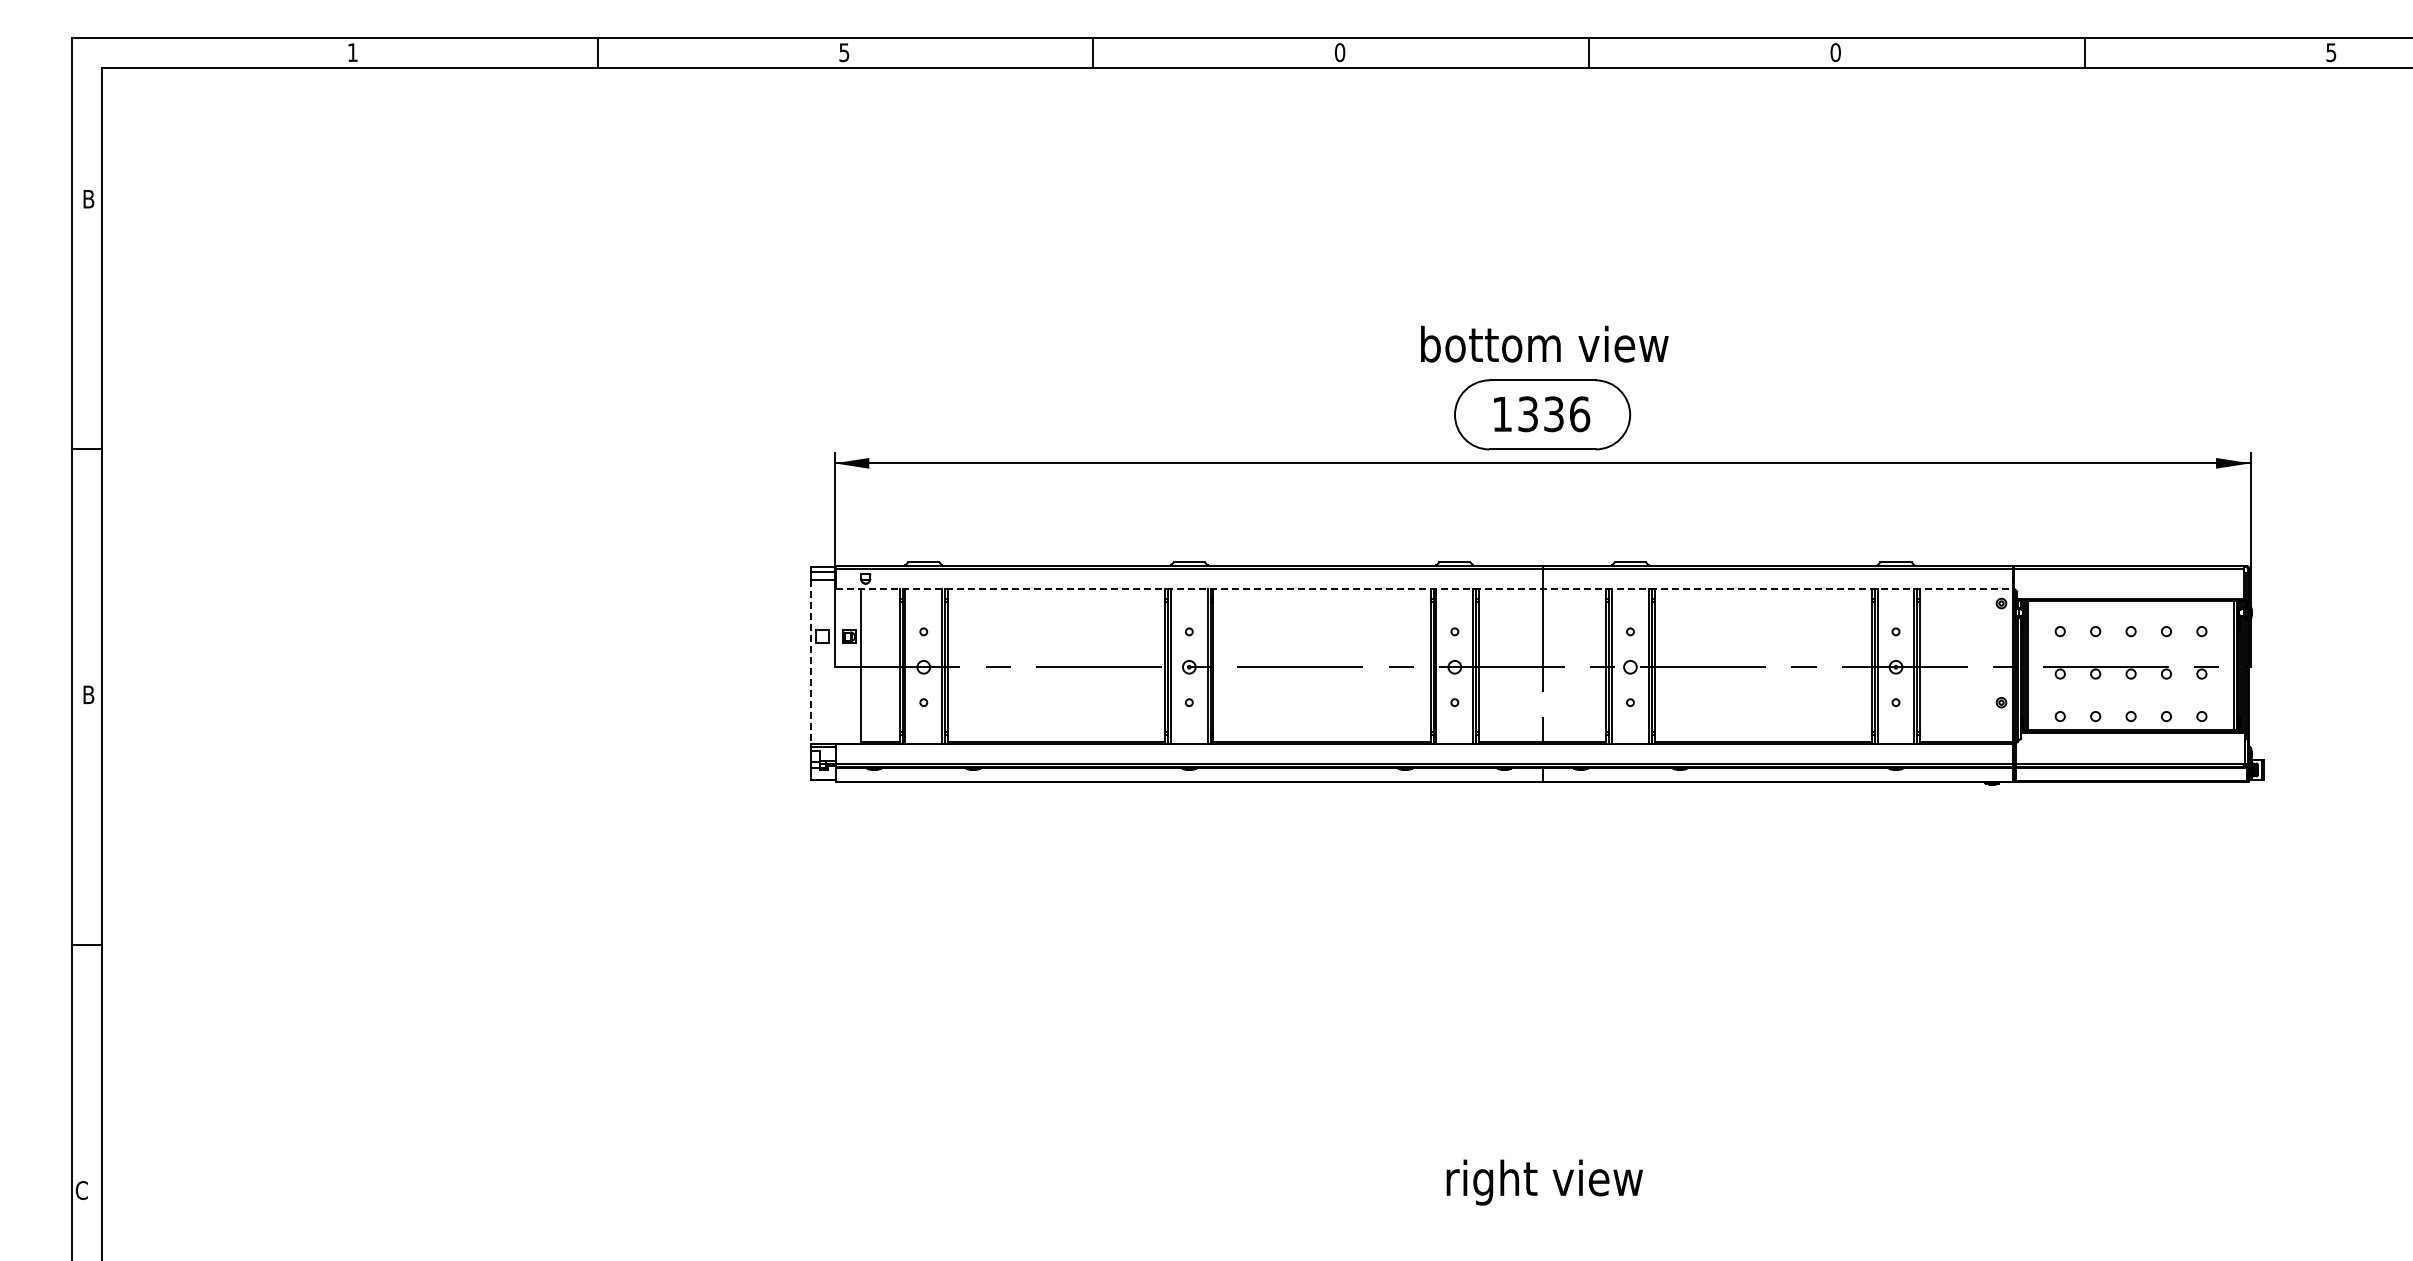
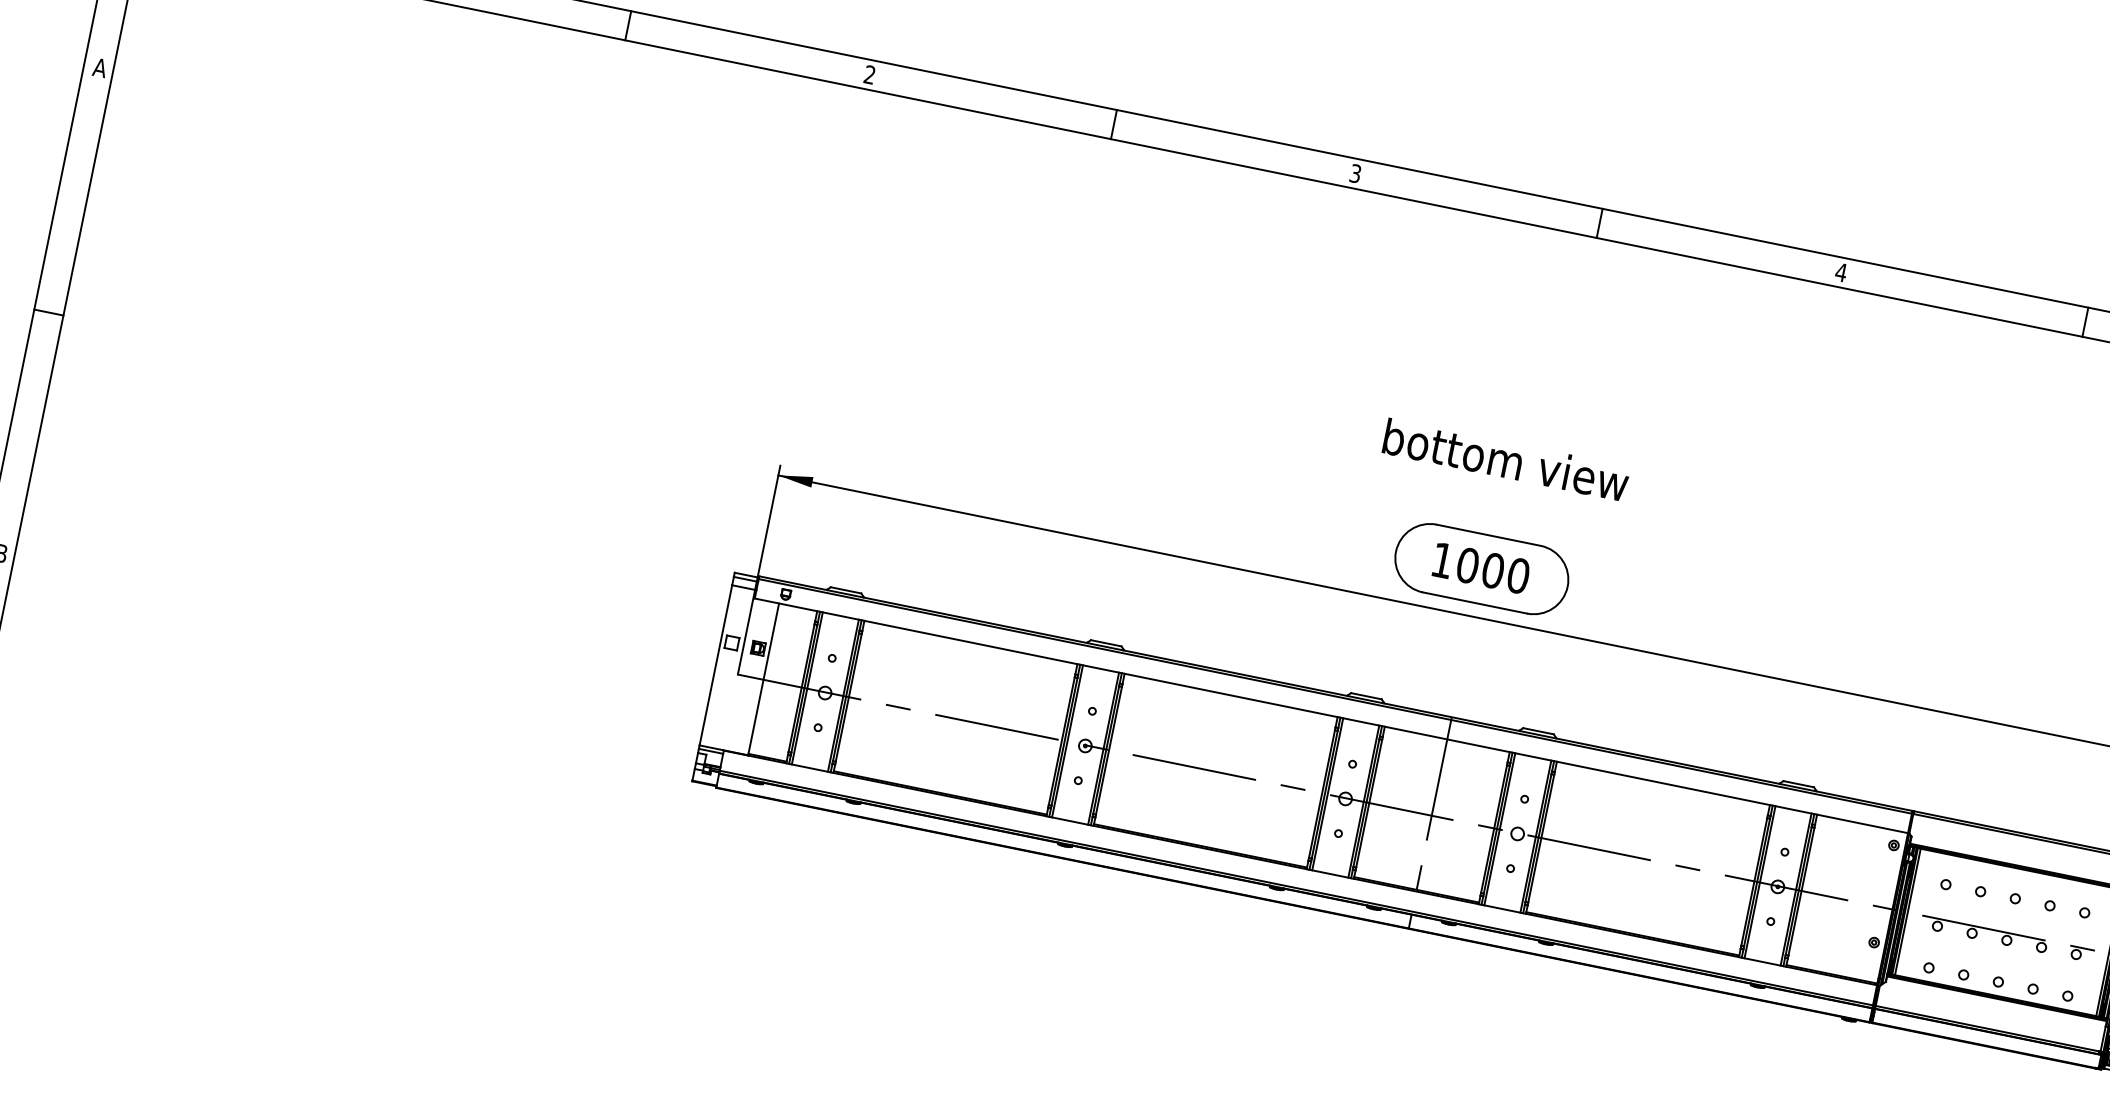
text: (844, 52) -> (870, 74), 5 -> 2
text: (1339, 52) -> (1355, 173), 0 -> 3
text: (1835, 52) -> (1841, 272), 0 -> 4
text: (88, 199) -> (99, 68), B -> A
text: (1544, 343) -> (1506, 459), moved
text: (1554, 414) -> (1493, 571), 1336 -> 1000
line: (1424, 588) -> (1331, 715), dashed -> solid
line: (811, 661) -> (716, 665), dashed -> solid

